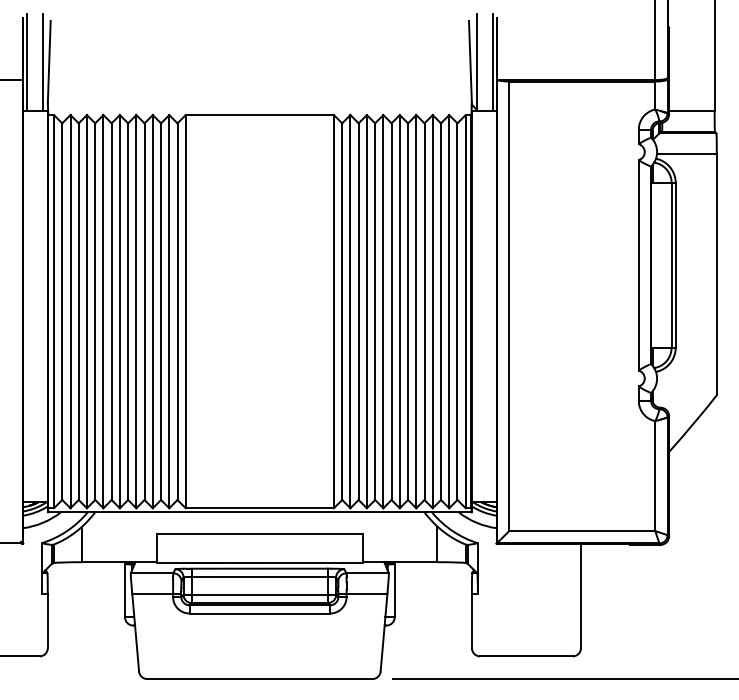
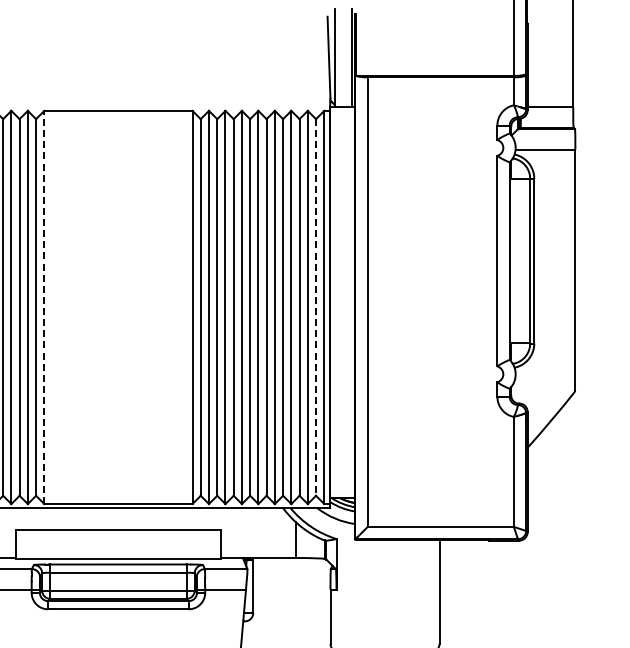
line: (185, 311) -> (44, 307), solid -> dashed
line: (457, 312) -> (316, 308), solid -> dashed

